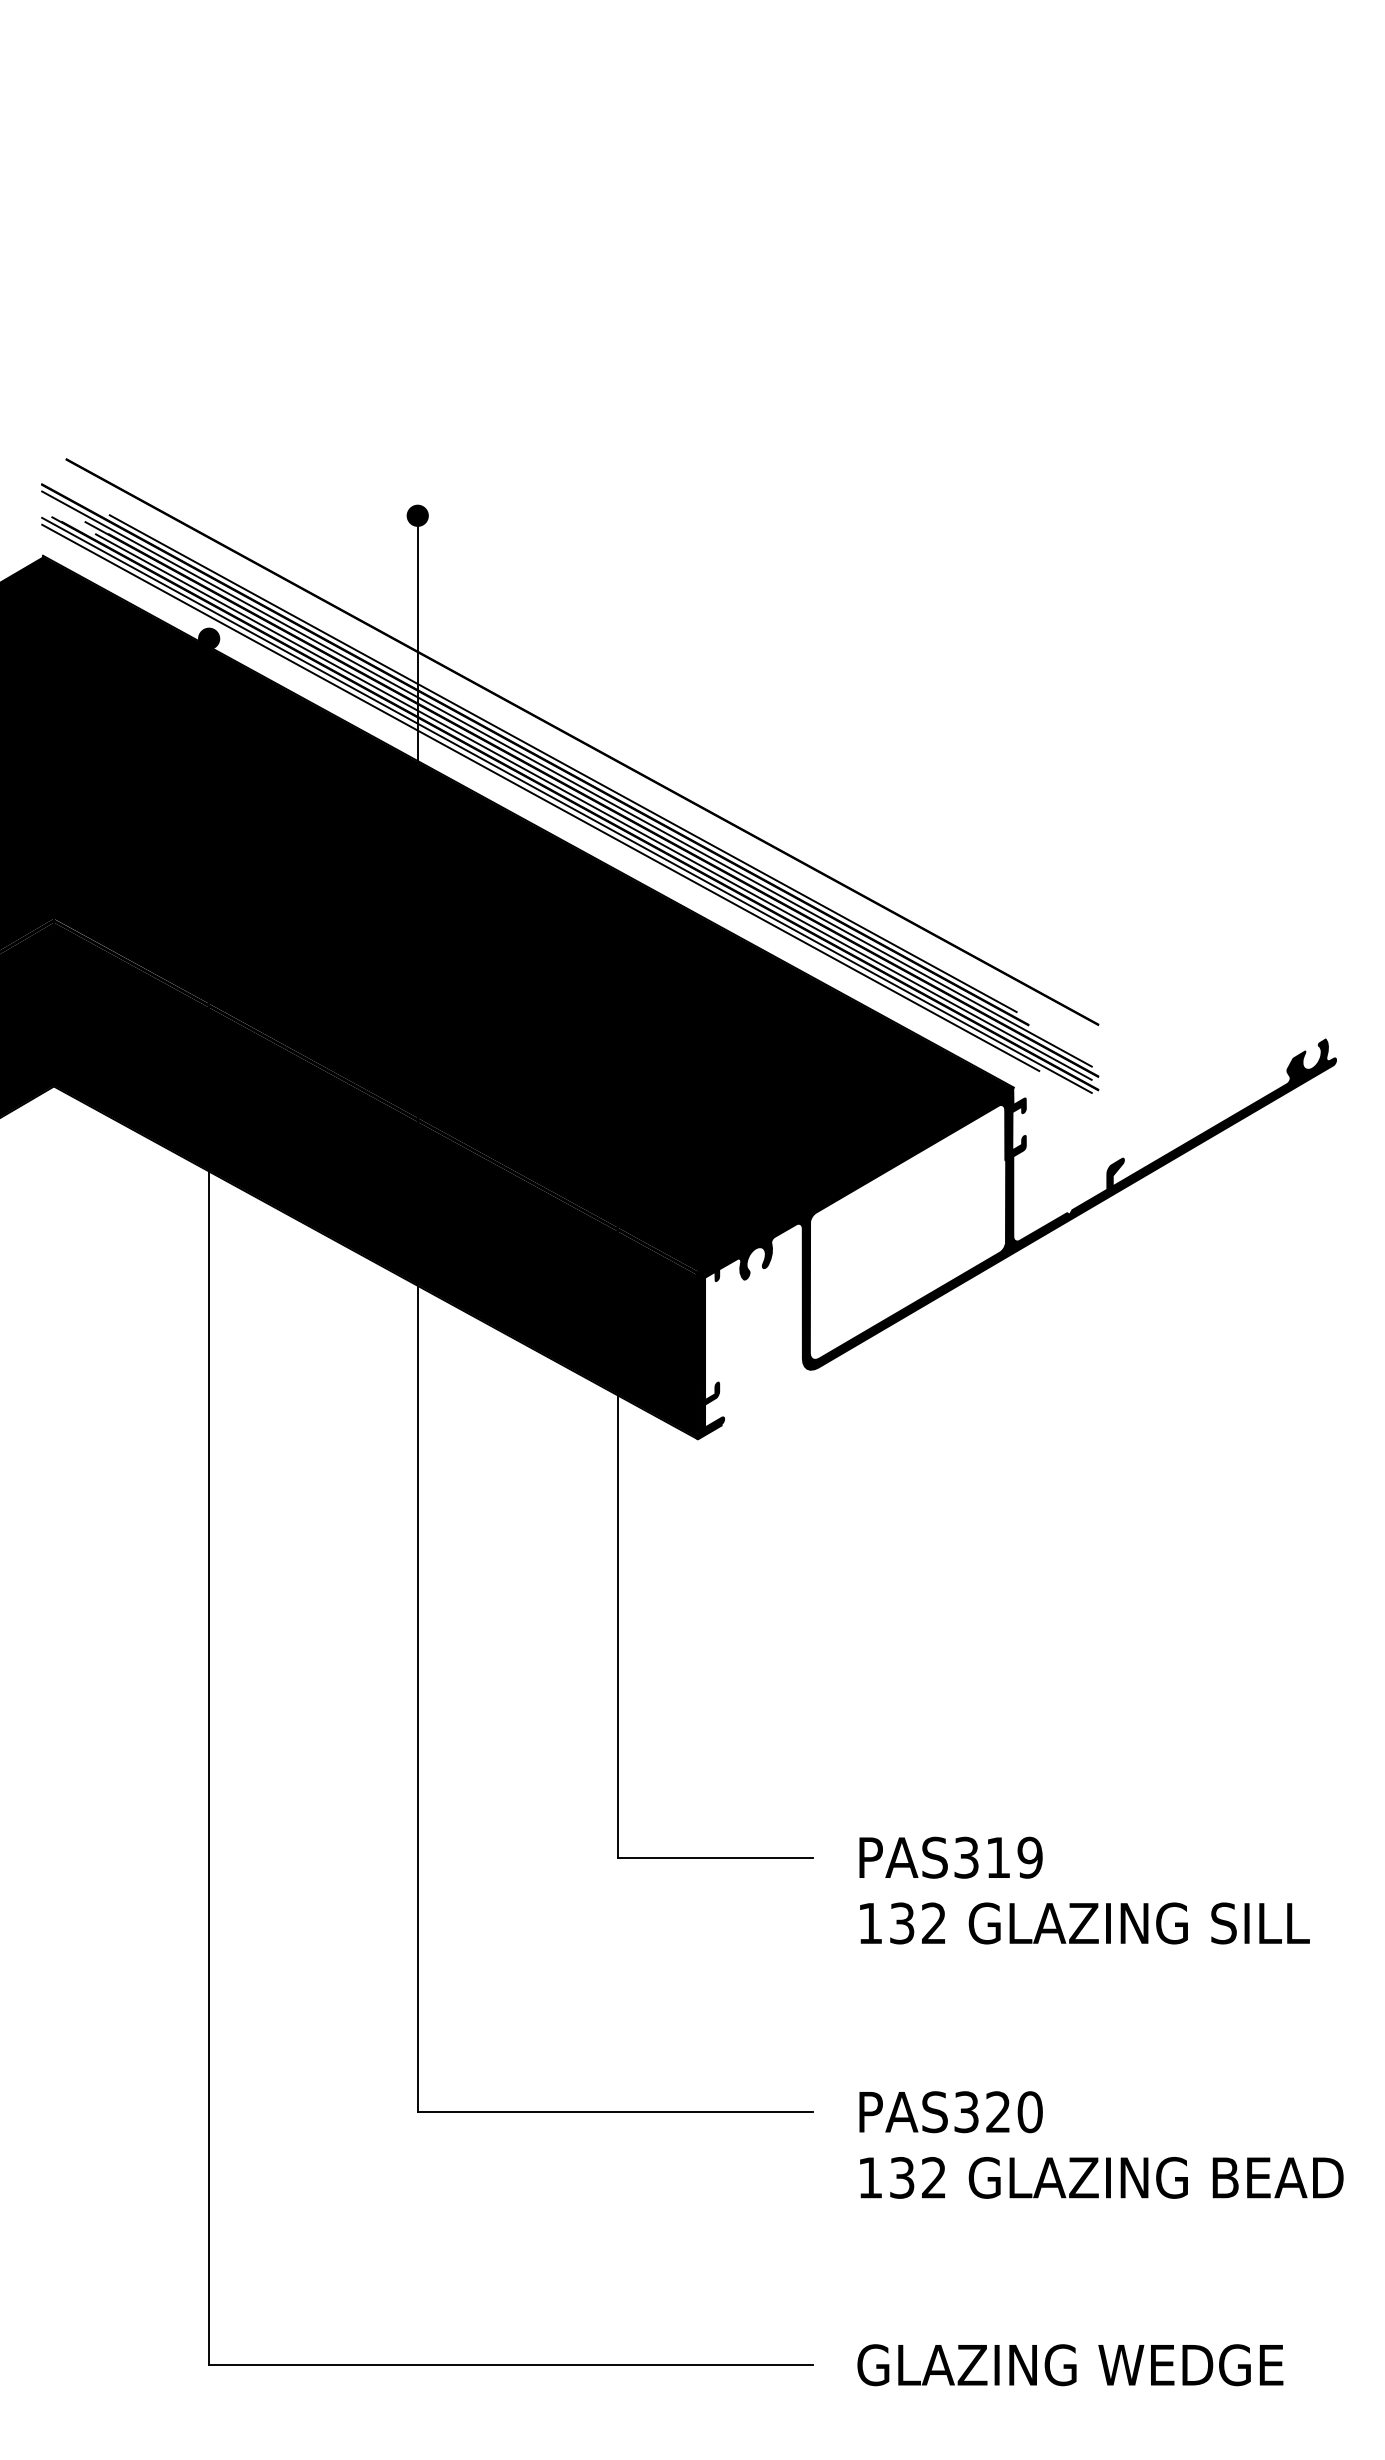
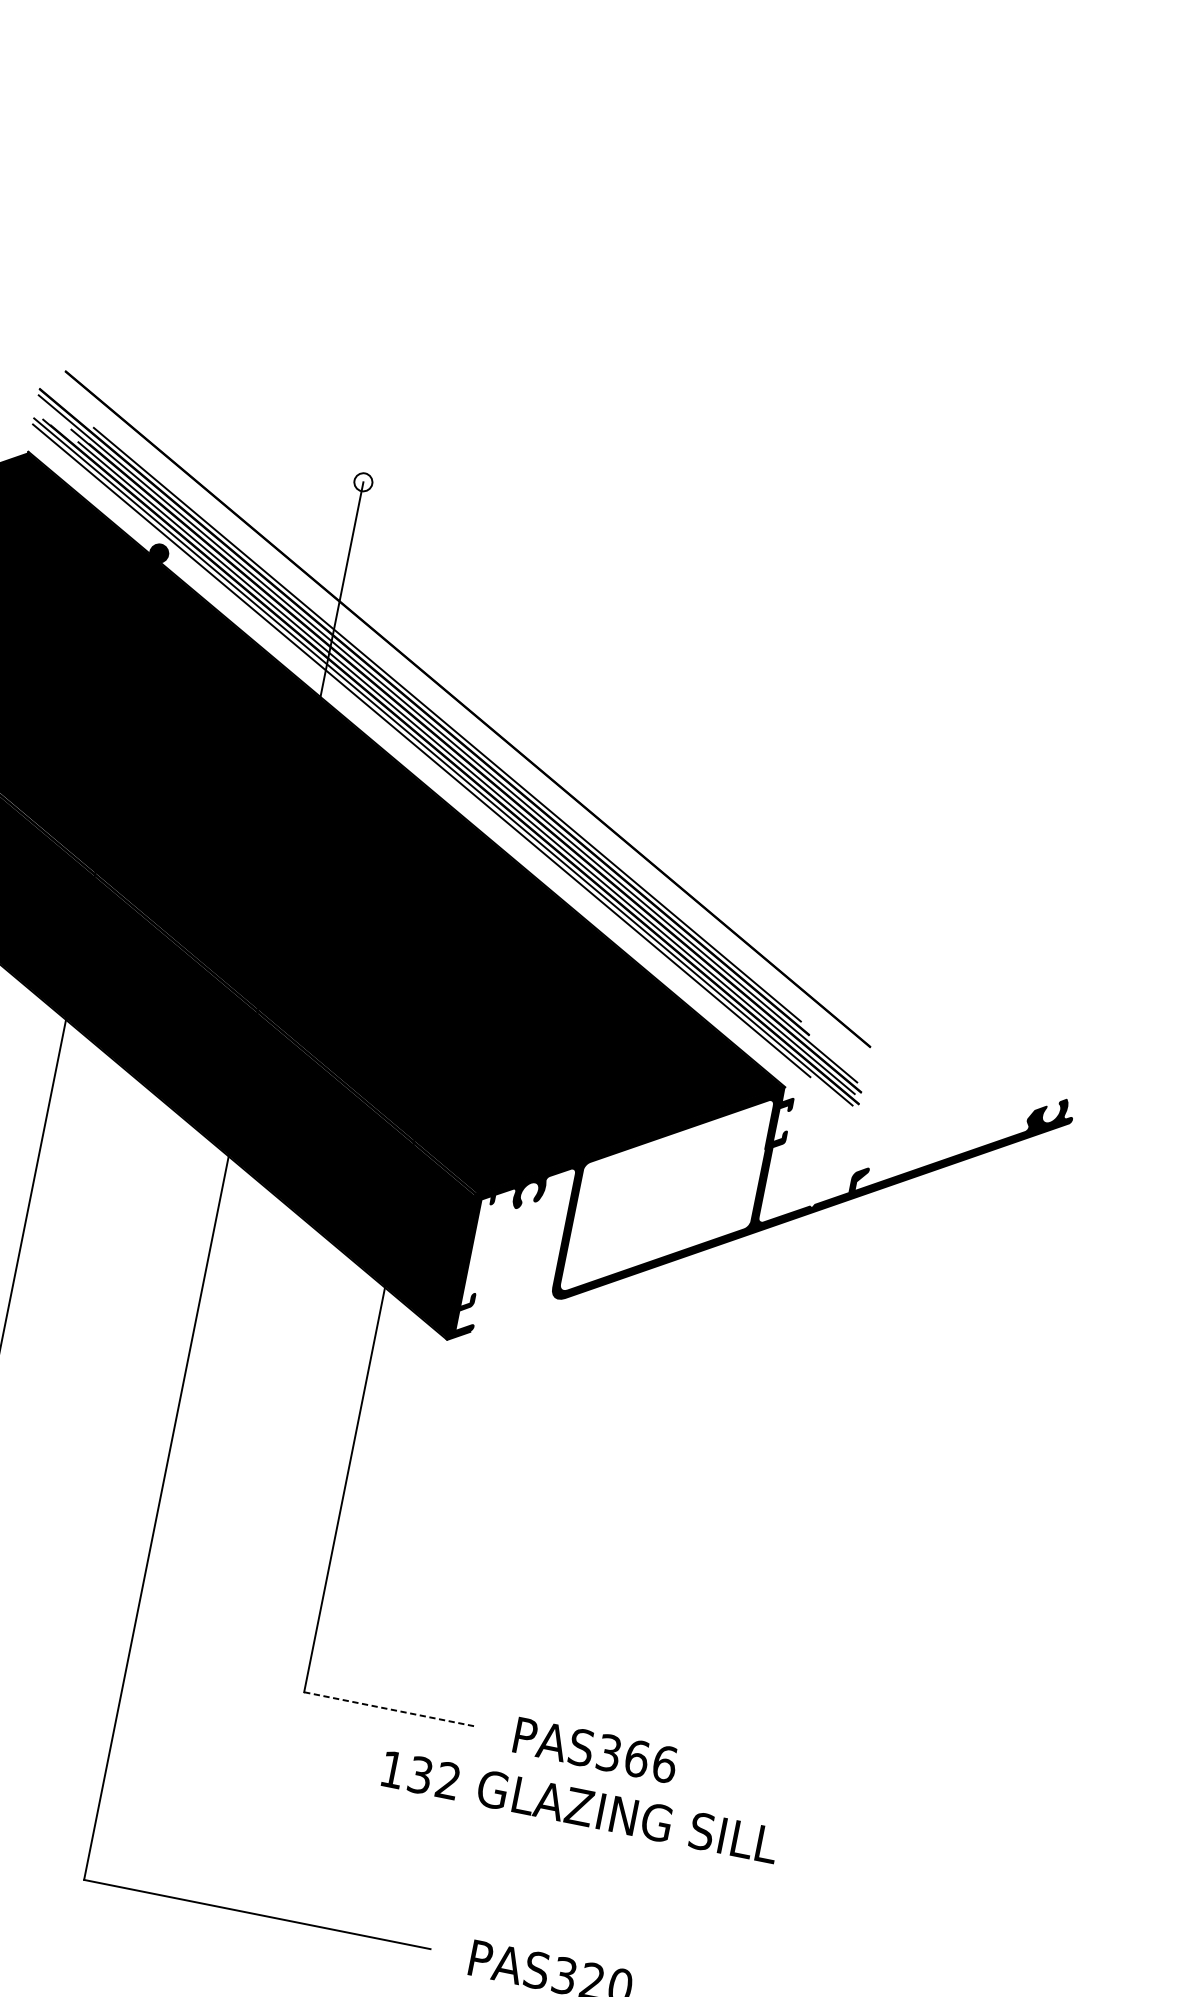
fill: (417, 515) -> (363, 481), removed
line: (715, 1857) -> (389, 1709), solid -> dashed
text: (1014, 1857) -> (651, 1761), PAS319 -> PAS366
text: (1084, 1923) -> (580, 1807), moved

